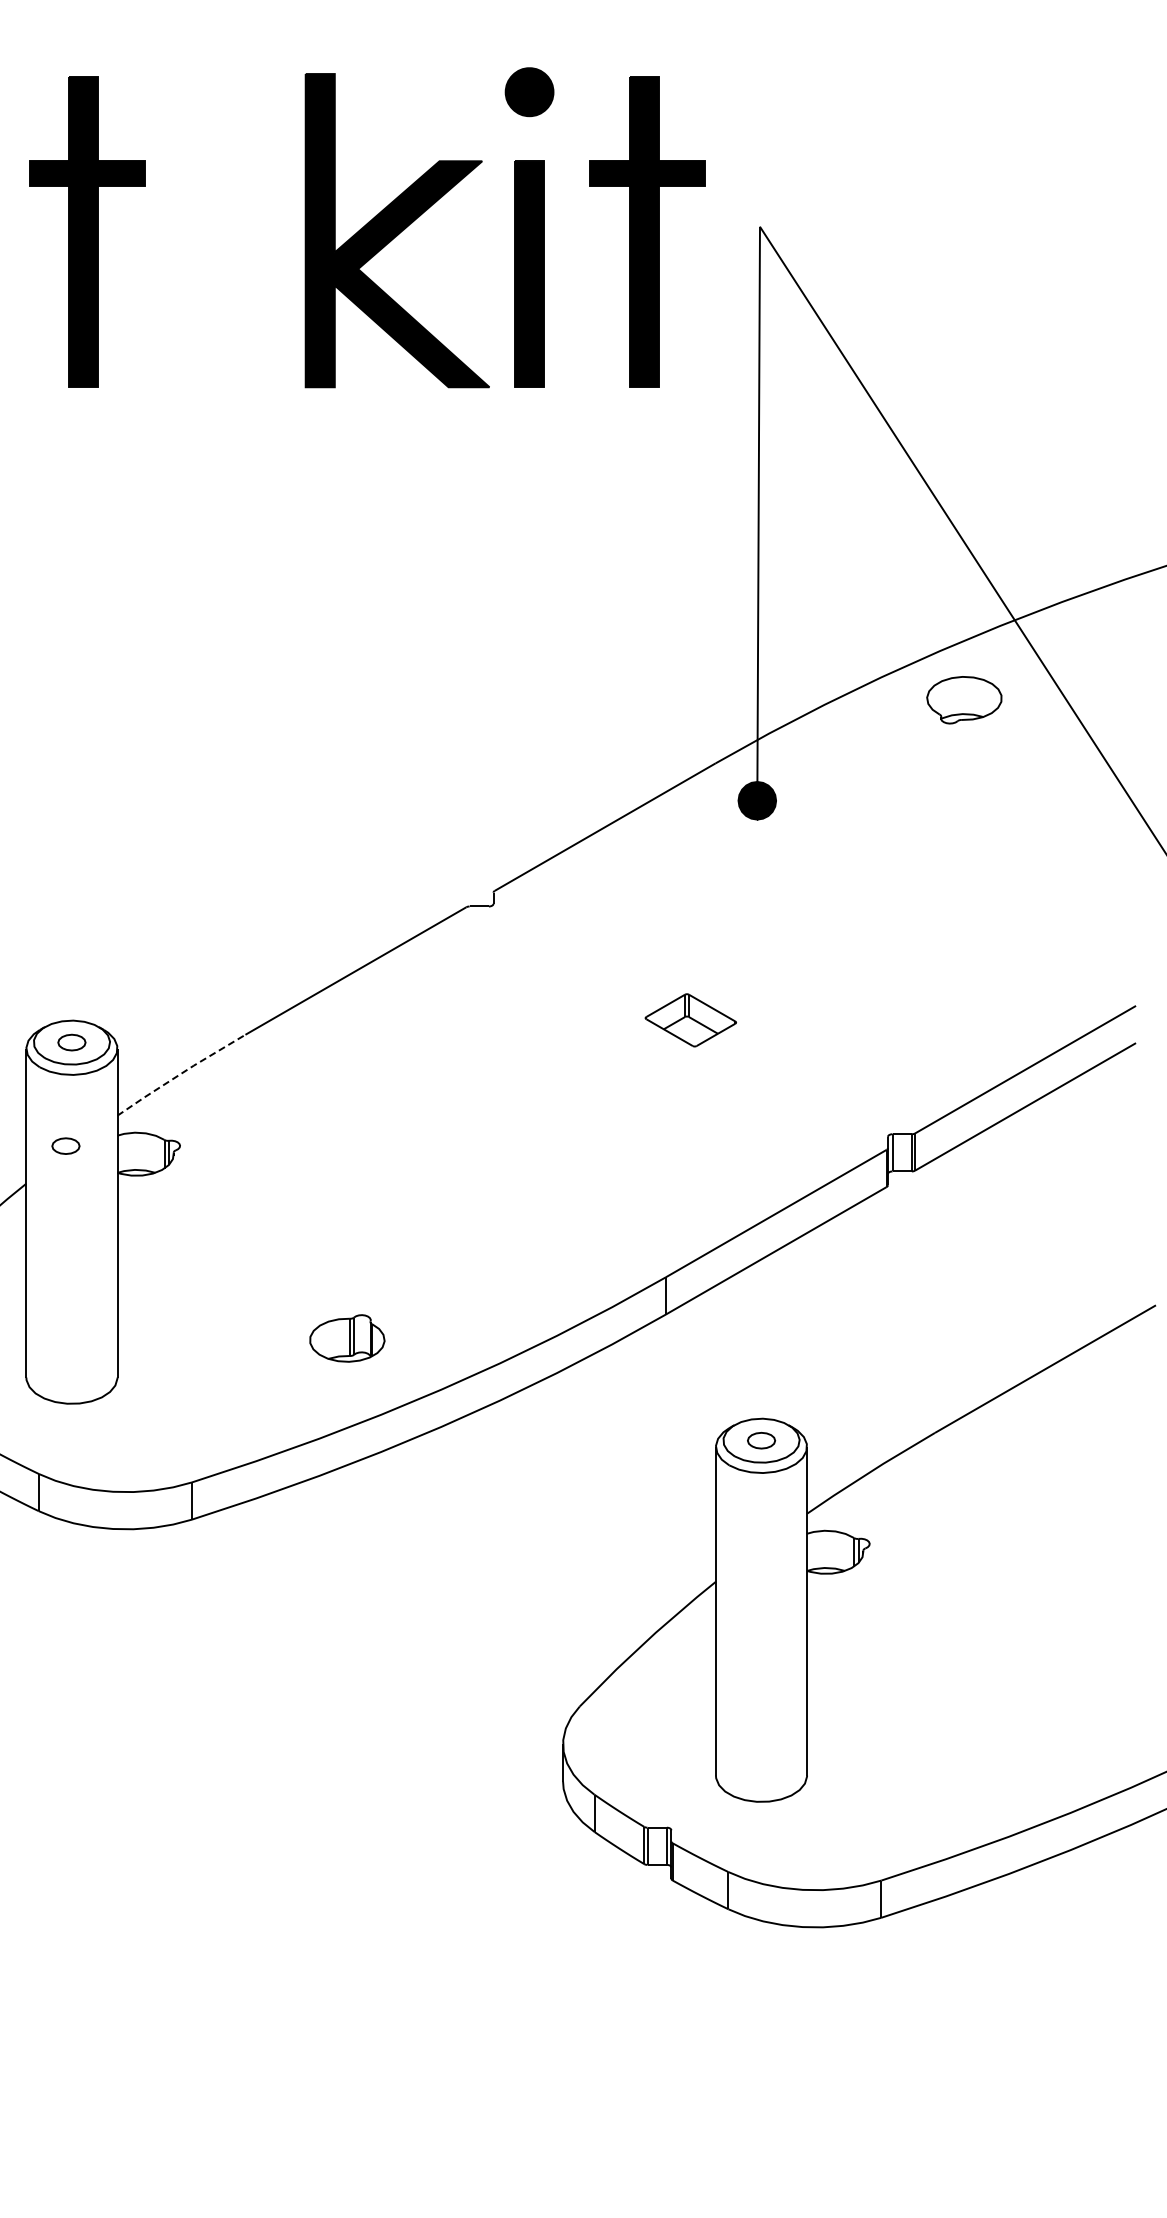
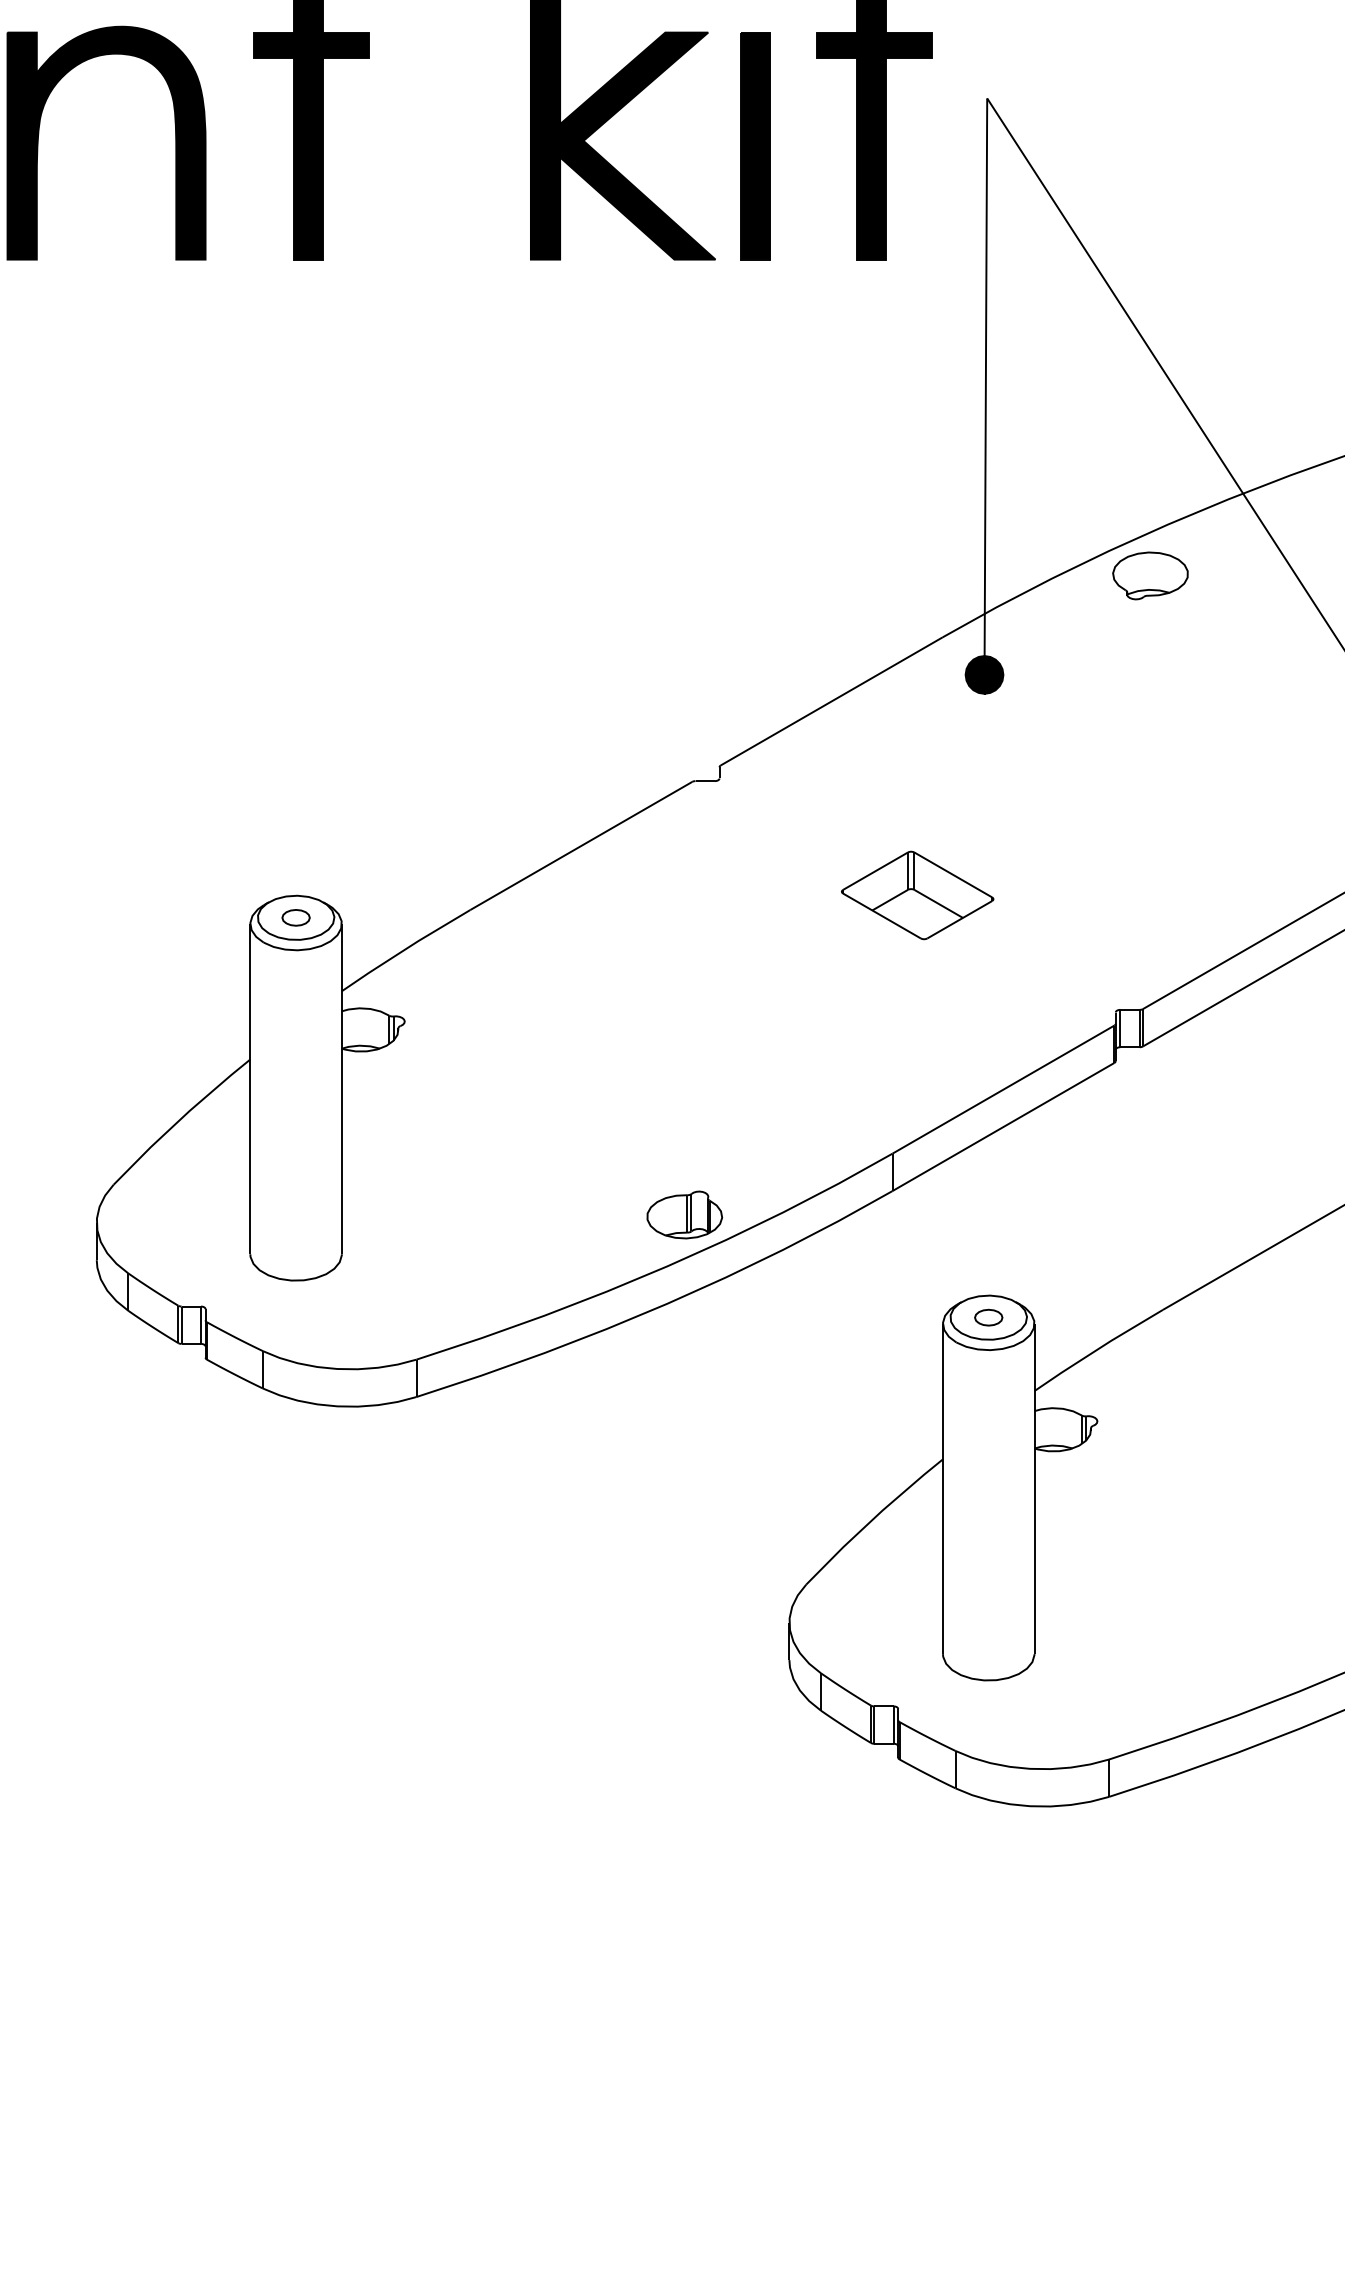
part: (964, 699) -> (1150, 575), moved
part: (690, 1020) -> (917, 895), size x1.67
line: (180, 1074) -> (405, 949), dashed -> solid
part: (65, 1145) -> (289, 1021), removed
part: (347, 1337) -> (684, 1214), moved

